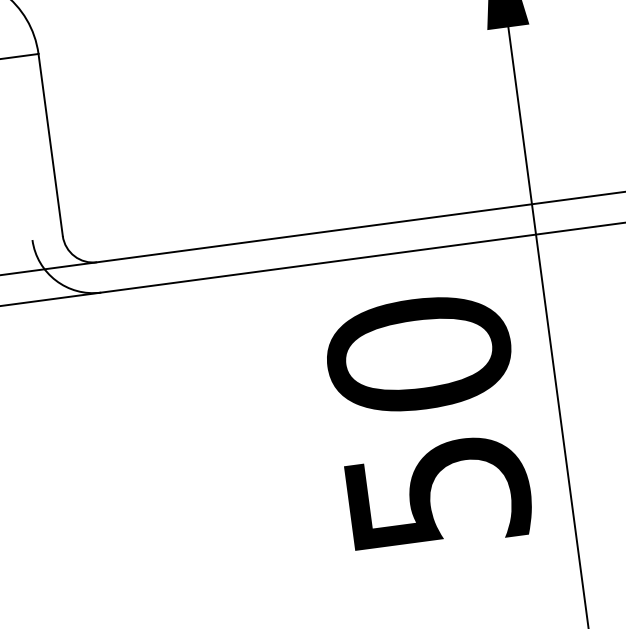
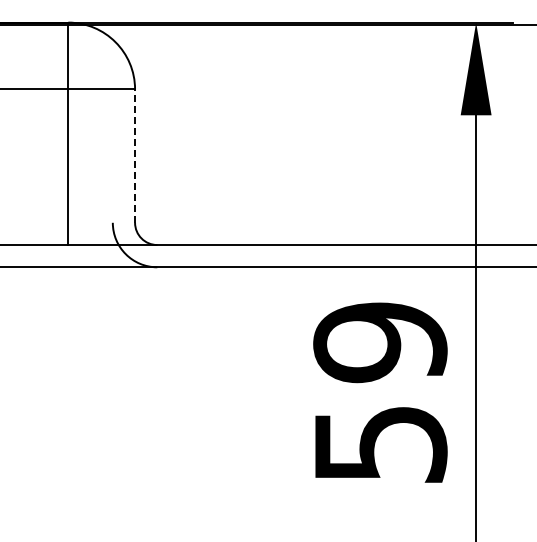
line: (51, 145) -> (135, 156), solid -> dashed
text: (419, 354) -> (380, 342), 50 -> 59

